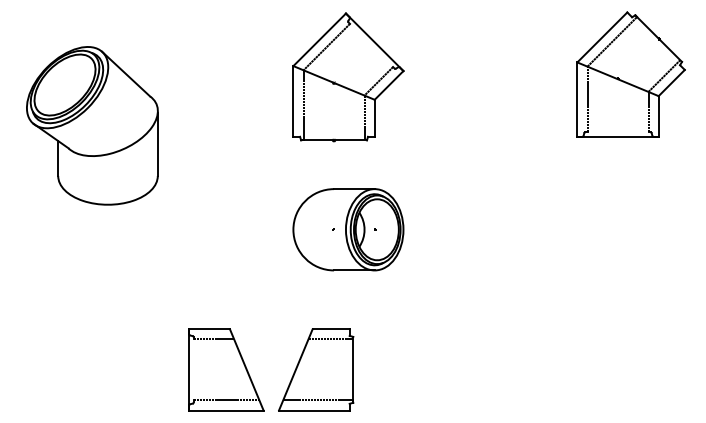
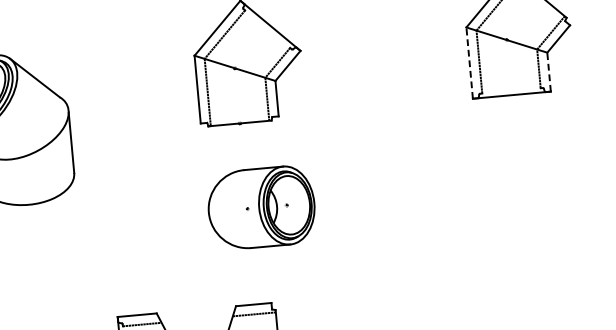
line: (577, 99) -> (469, 62), solid -> dashed
line: (658, 115) -> (548, 71), solid -> dashed

